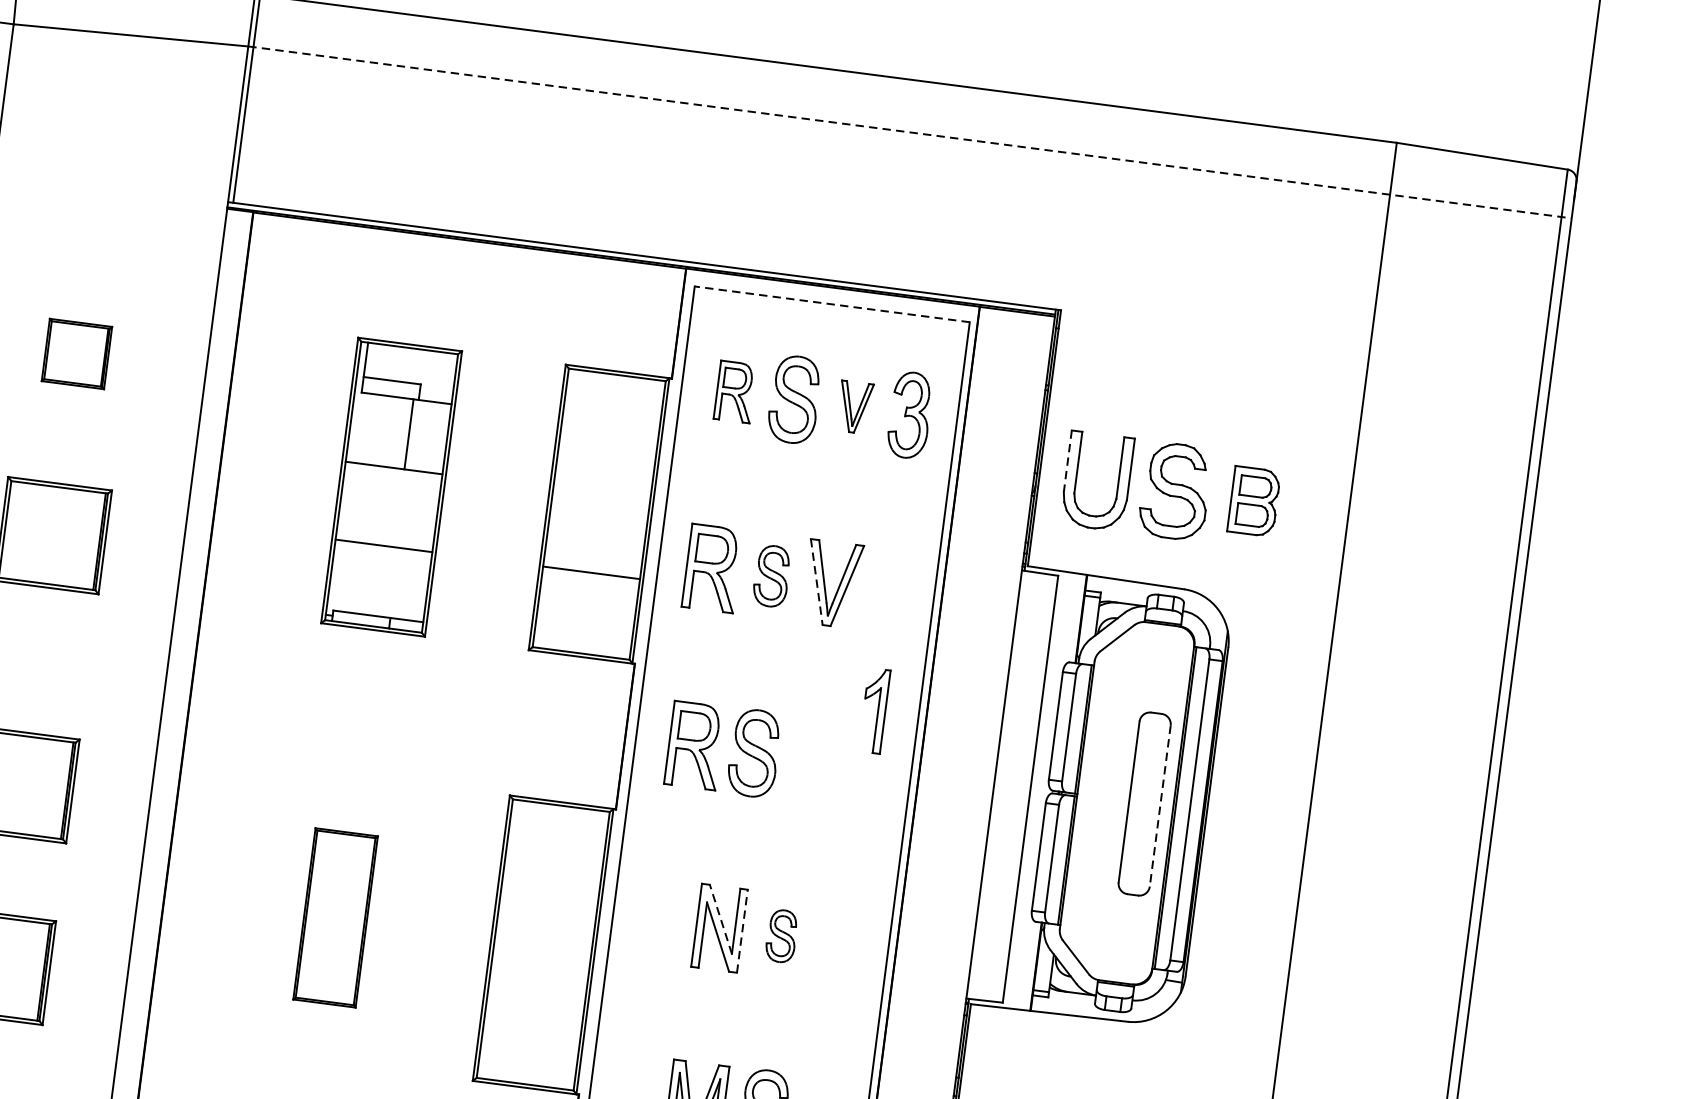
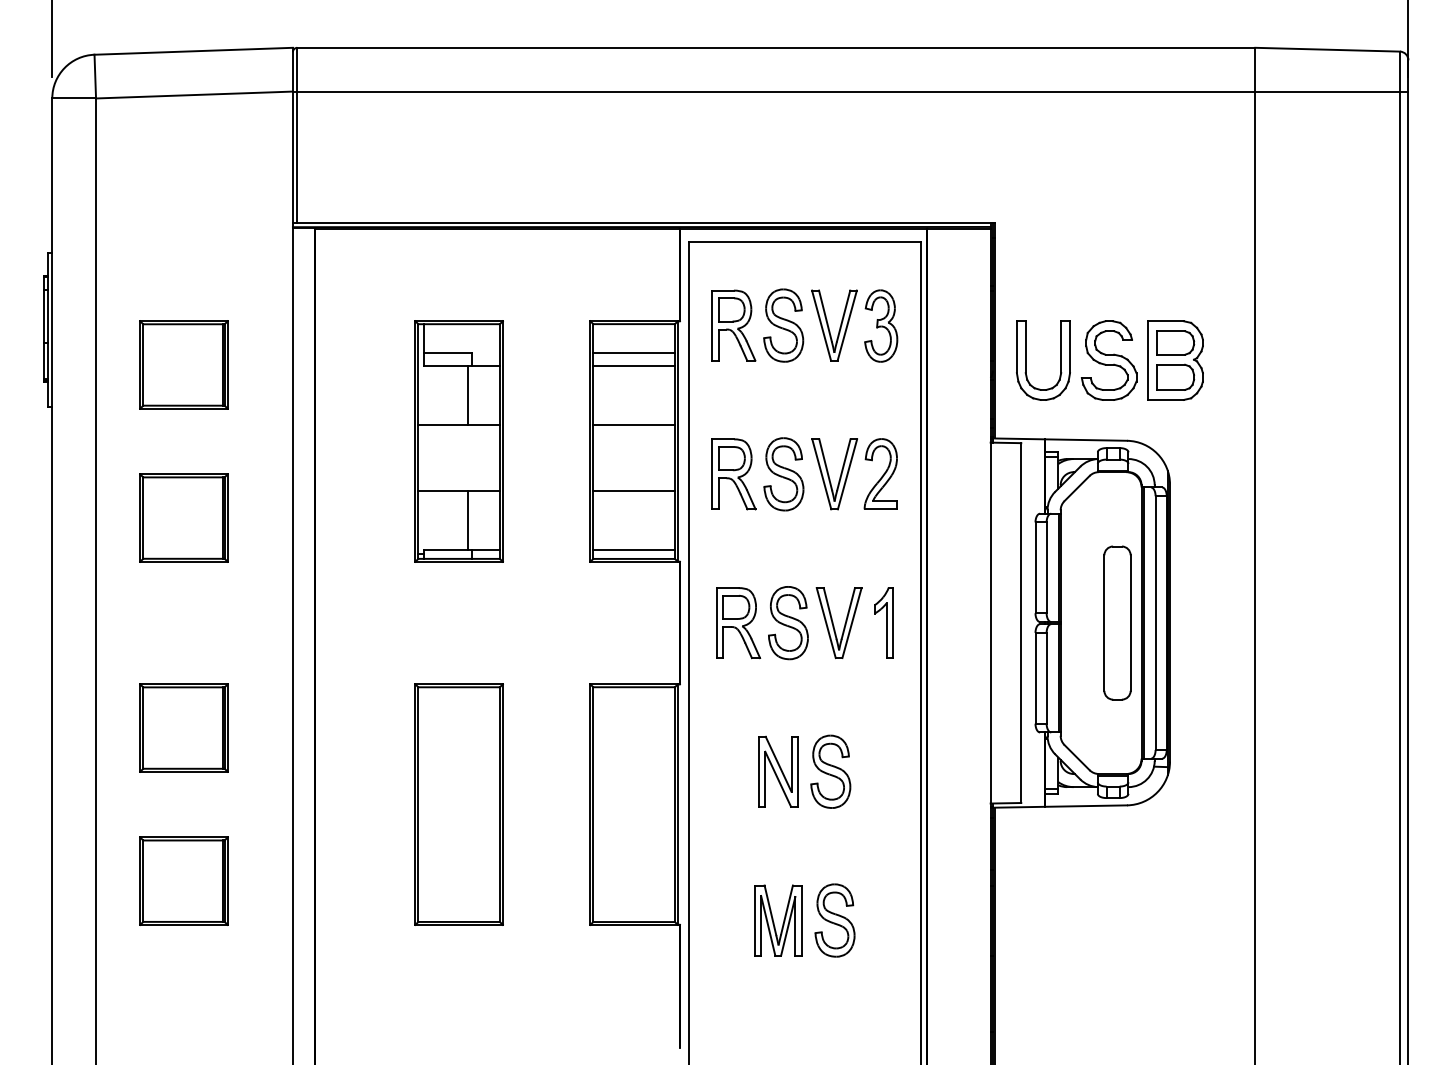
line: (909, 132) -> (850, 91), dashed -> solid
line: (831, 304) -> (804, 242), dashed -> solid
part: (76, 353) -> (183, 364), size x1.67
part: (734, 391) -> (733, 325), size x1.43
part: (854, 407) -> (834, 325), size x1.67
line: (612, 409) -> (633, 353), added
line: (610, 425) -> (633, 366), added
line: (1067, 461) -> (1016, 347), dashed -> solid
line: (600, 495) -> (633, 425), added
part: (1253, 501) -> (1175, 360), size x1.43
part: (771, 576) -> (783, 474), size x1.43
line: (389, 582) -> (467, 520), added
line: (816, 582) -> (821, 474), dashed -> solid
part: (886, 590) -> (880, 473), added
line: (581, 643) -> (633, 550), added
part: (874, 710) -> (883, 622), moved
part: (813, 761) -> (838, 623), added
line: (1160, 806) -> (1130, 623), dashed -> solid
part: (334, 917) -> (458, 804), size x1.67
line: (720, 918) -> (778, 763), dashed -> solid
line: (742, 930) -> (797, 771), dashed -> solid
part: (781, 935) -> (830, 771), size x1.67

